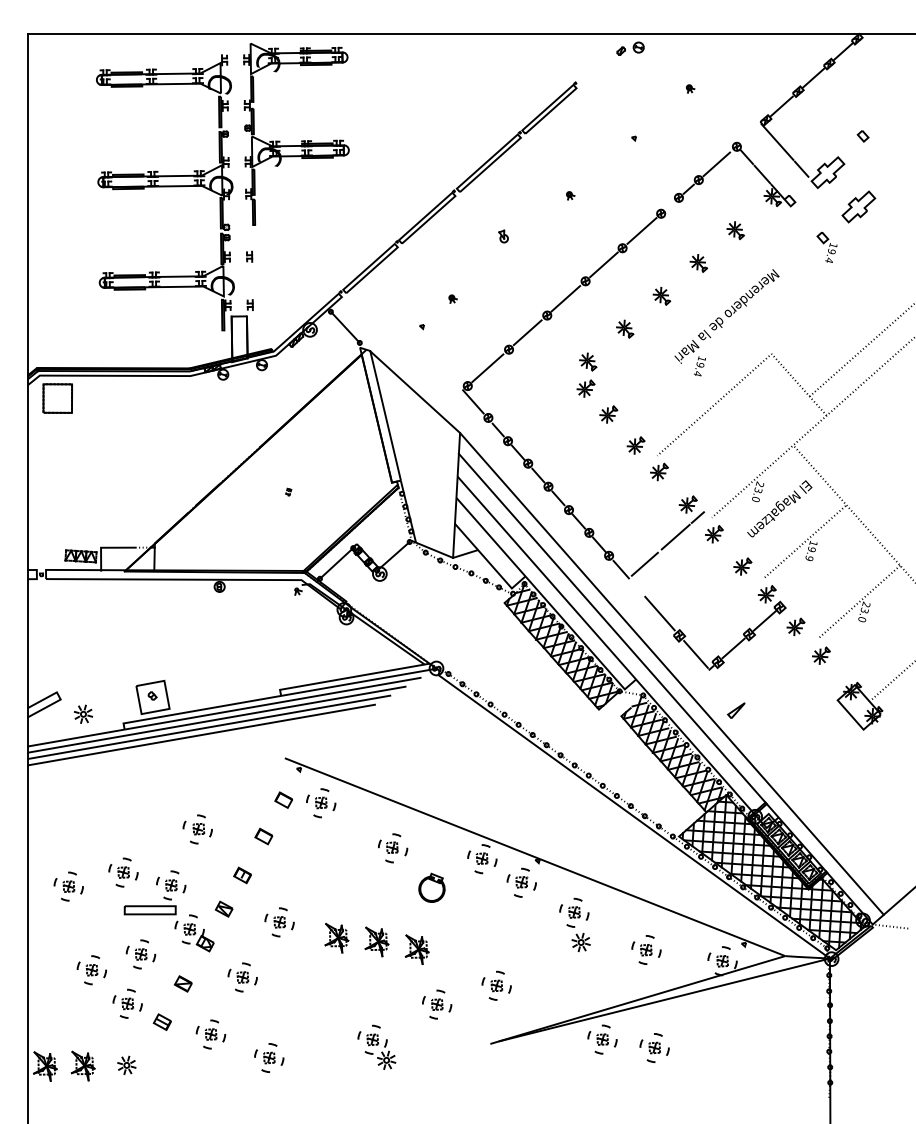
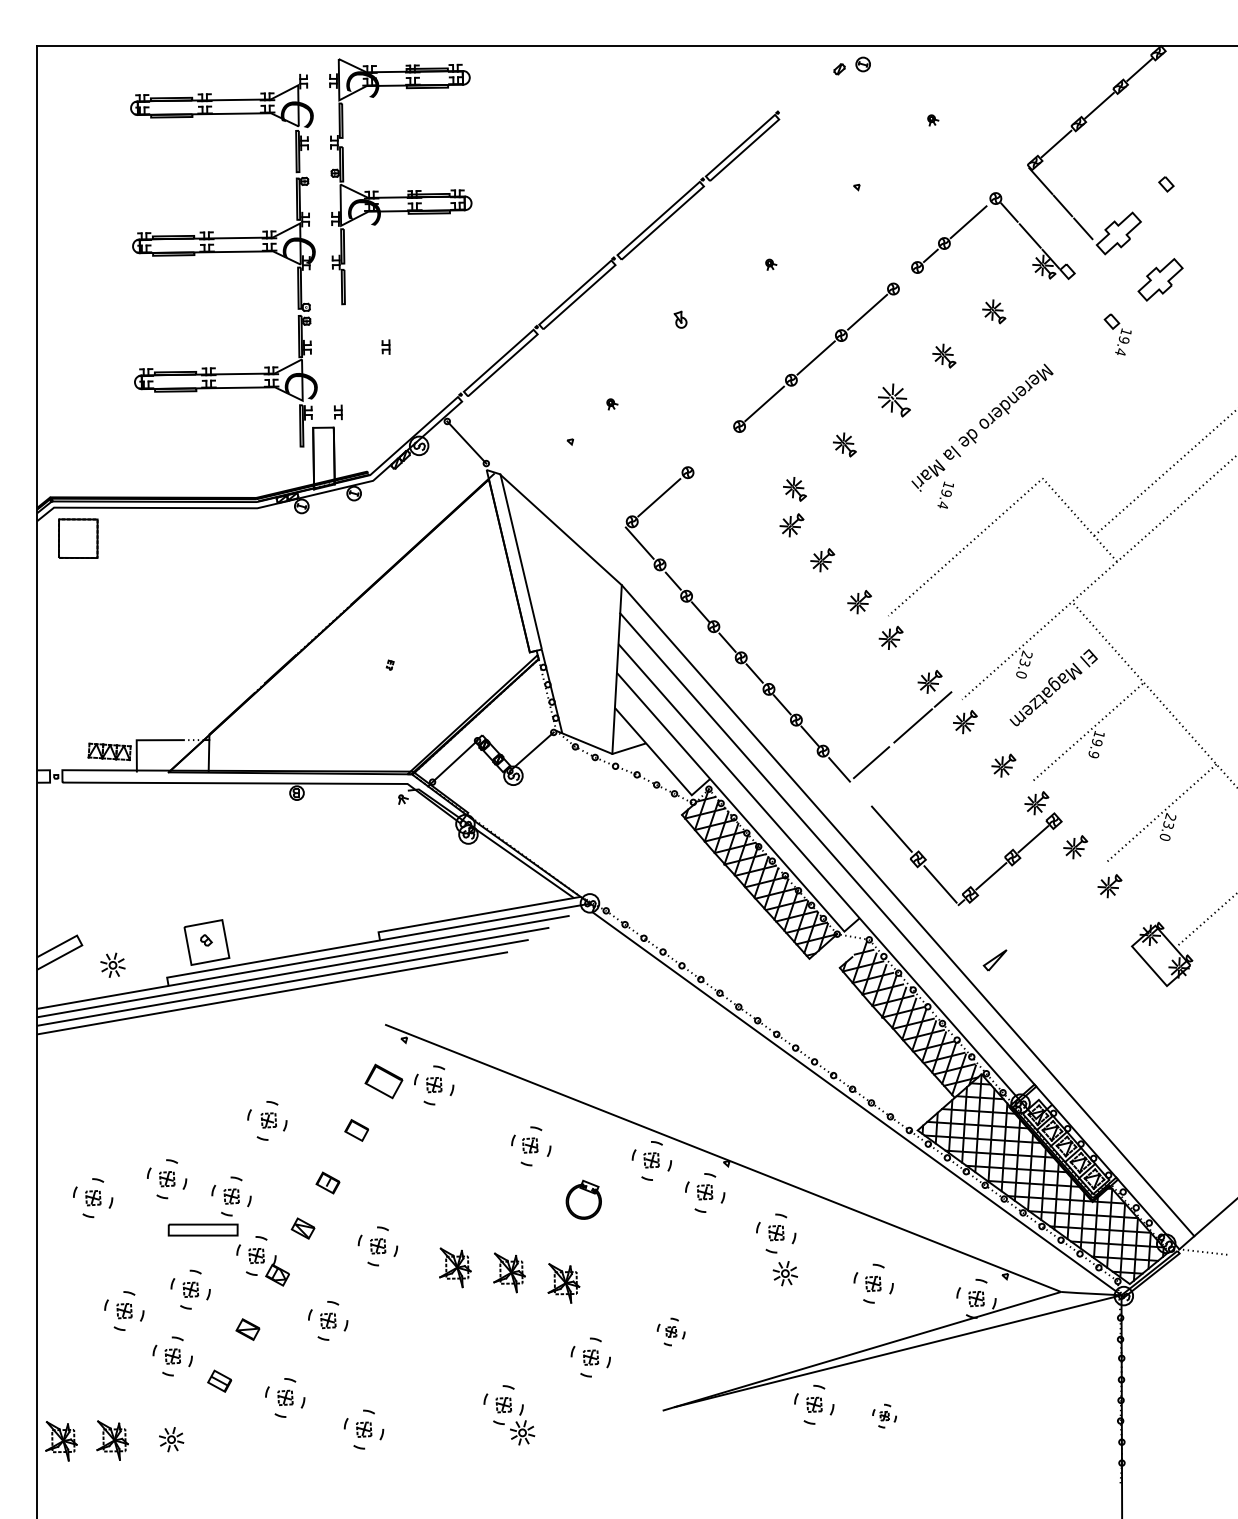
part: (249, 256) -> (385, 346), moved
part: (661, 296) -> (893, 400), size x1.4
line: (527, 332) -> (712, 449), removed
part: (283, 799) -> (383, 1080), size x1.6
part: (496, 985) -> (671, 1331), size x0.7
part: (654, 1047) -> (884, 1415), size x0.6

